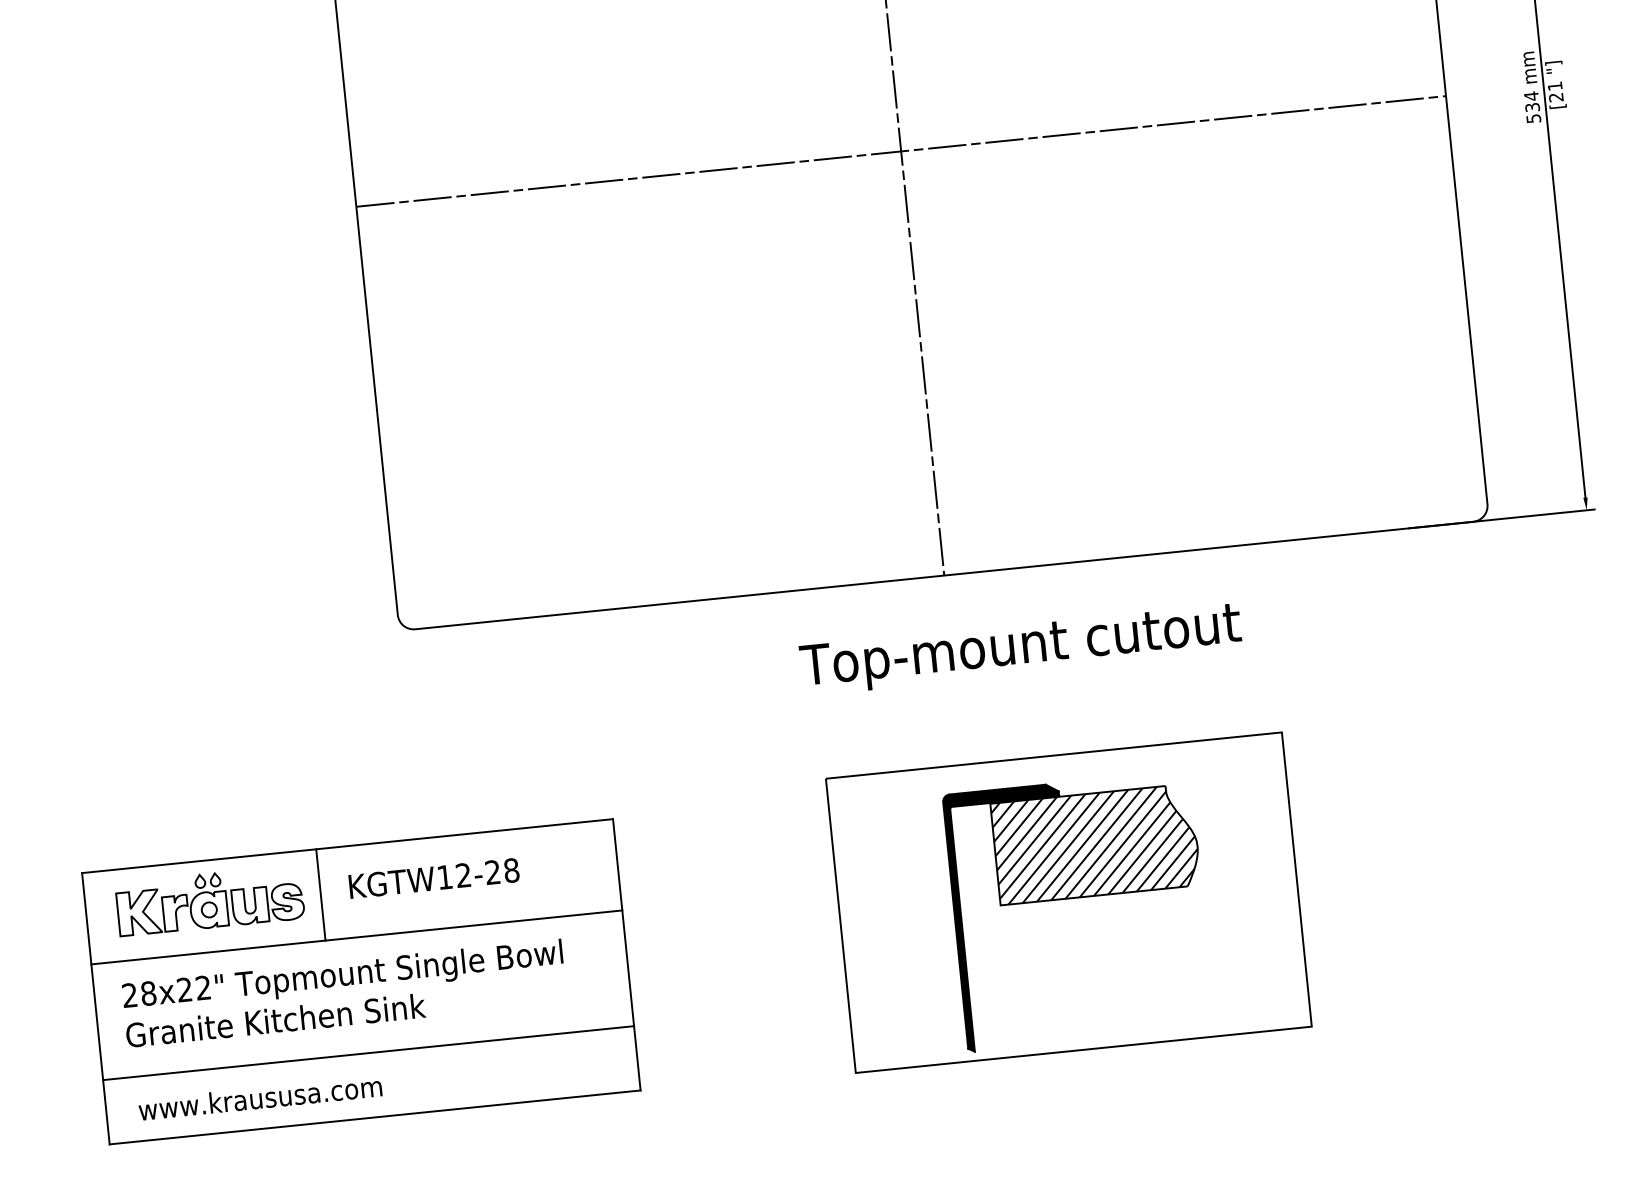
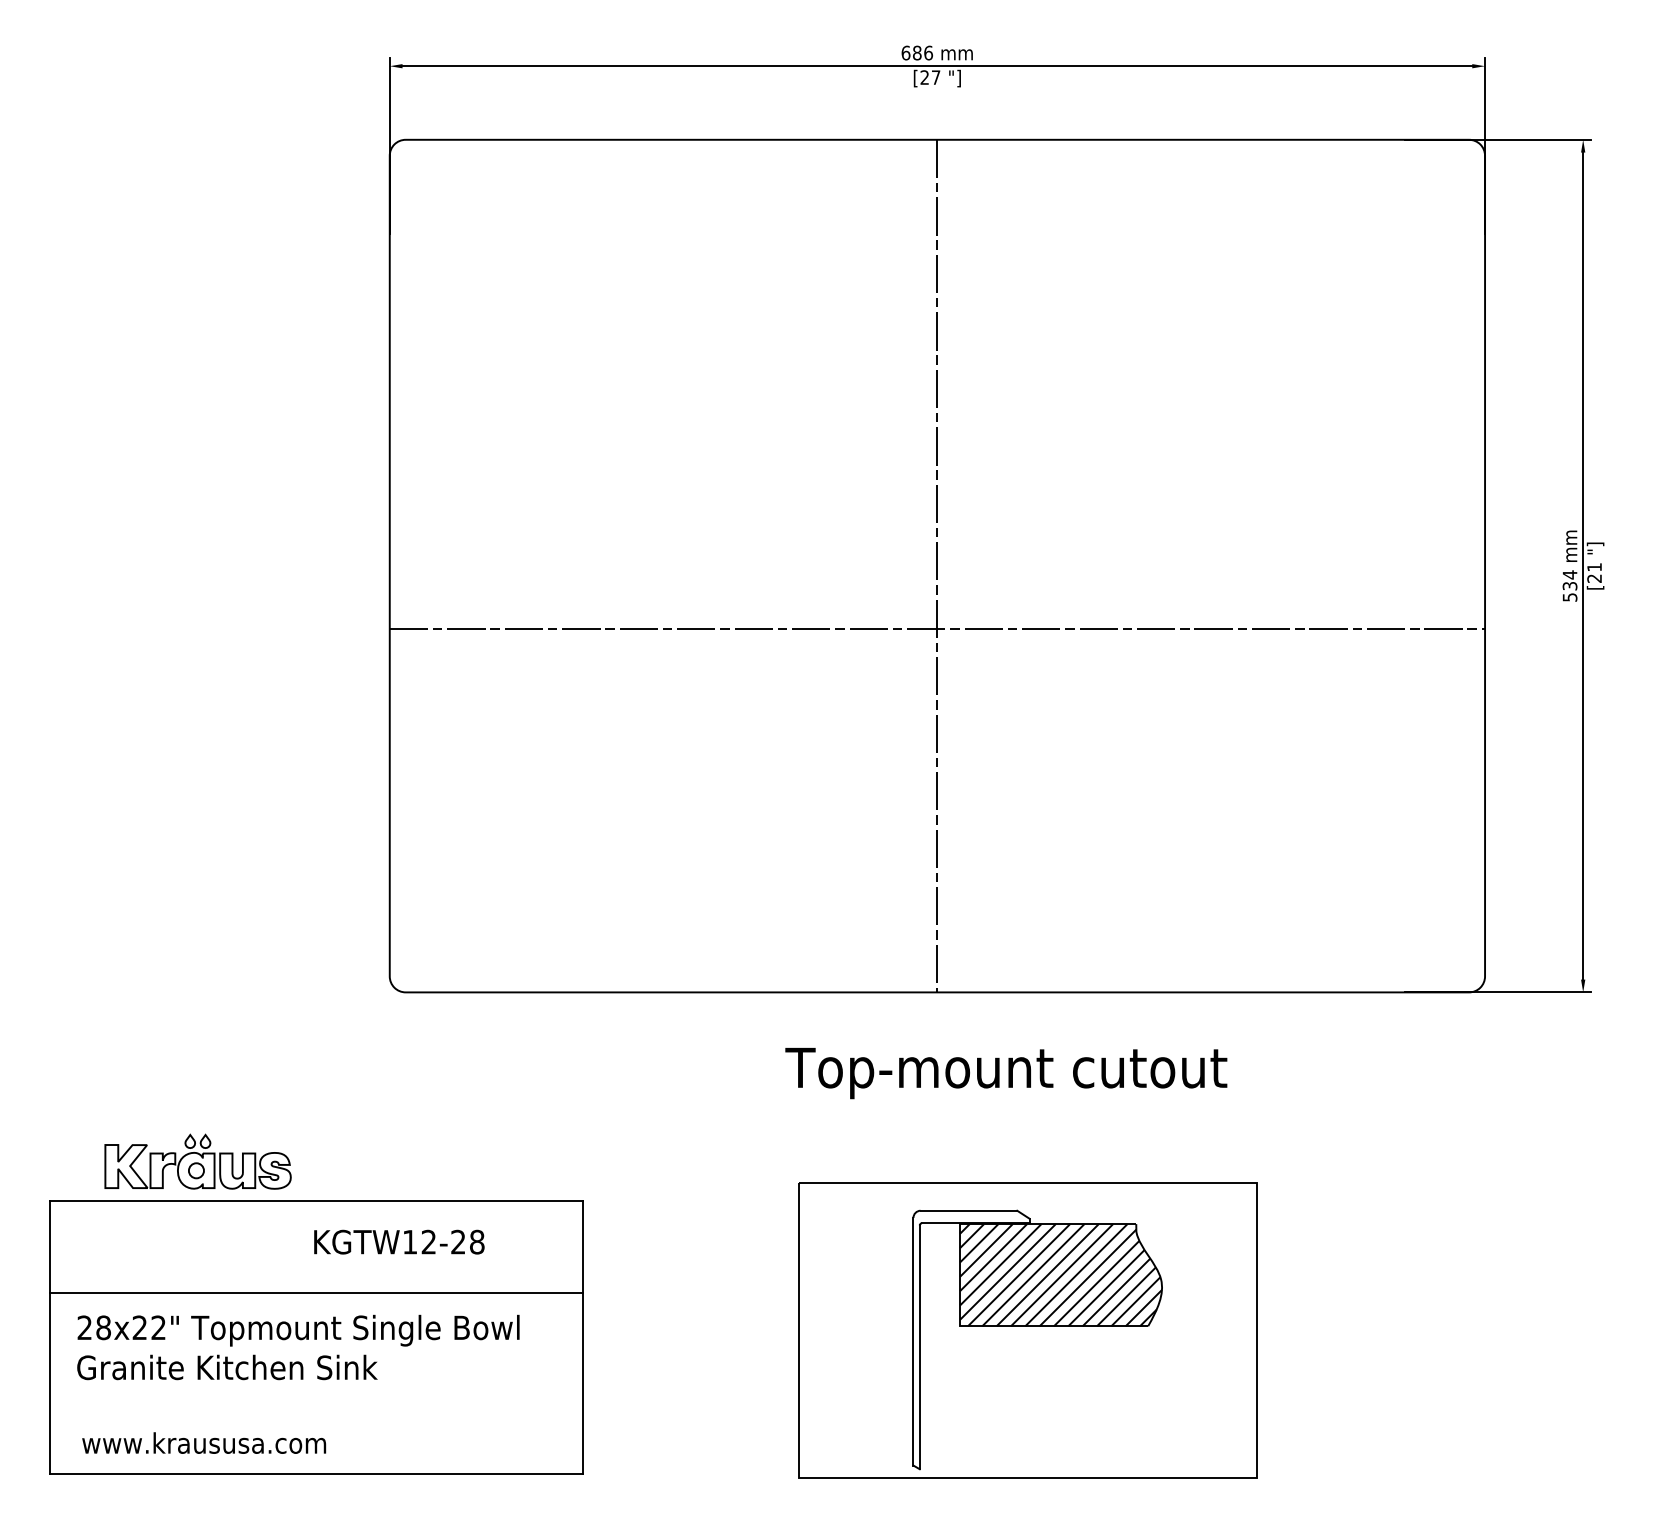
line: (901, 151) -> (937, 629), moved
line: (320, 895) -> (284, 1247), removed
part: (209, 900) -> (197, 1161), moved
fill: (1013, 917) -> (971, 1339), removed
line: (368, 1053) -> (316, 1409), removed

